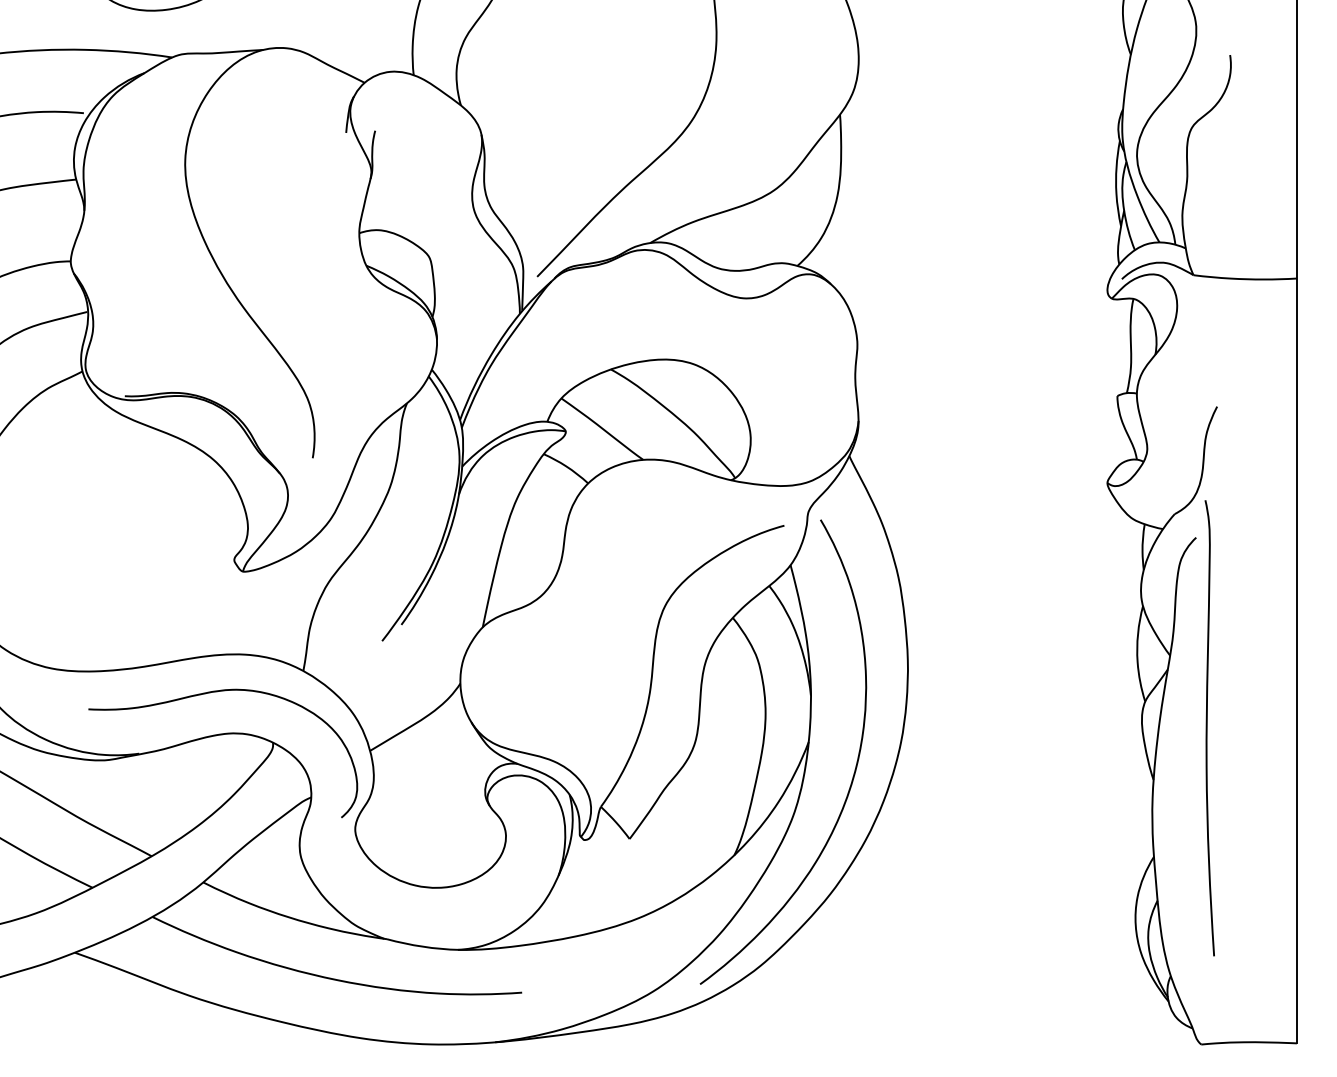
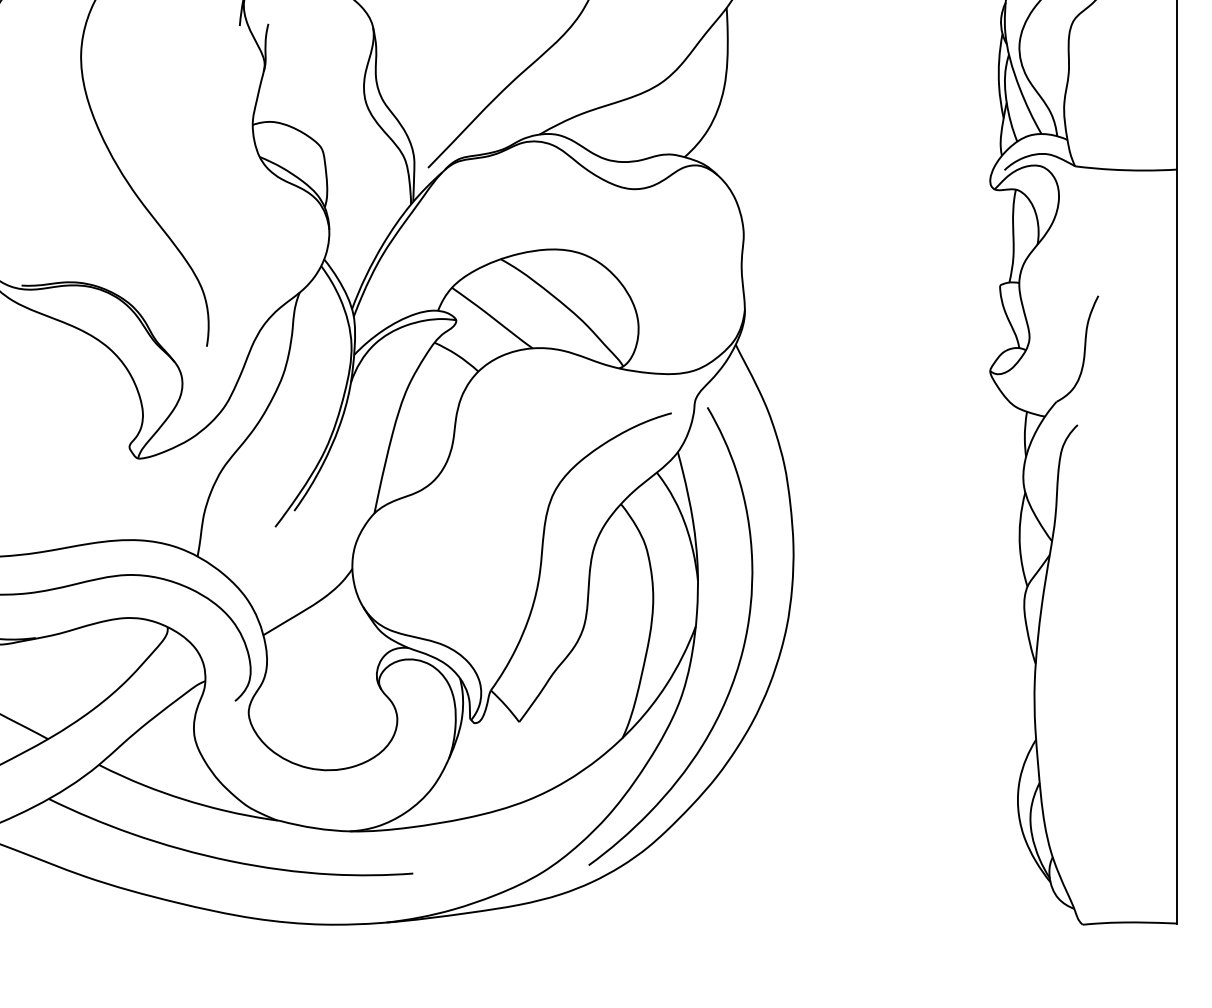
curve: (1207, 728) -> (1088, 613), removed

